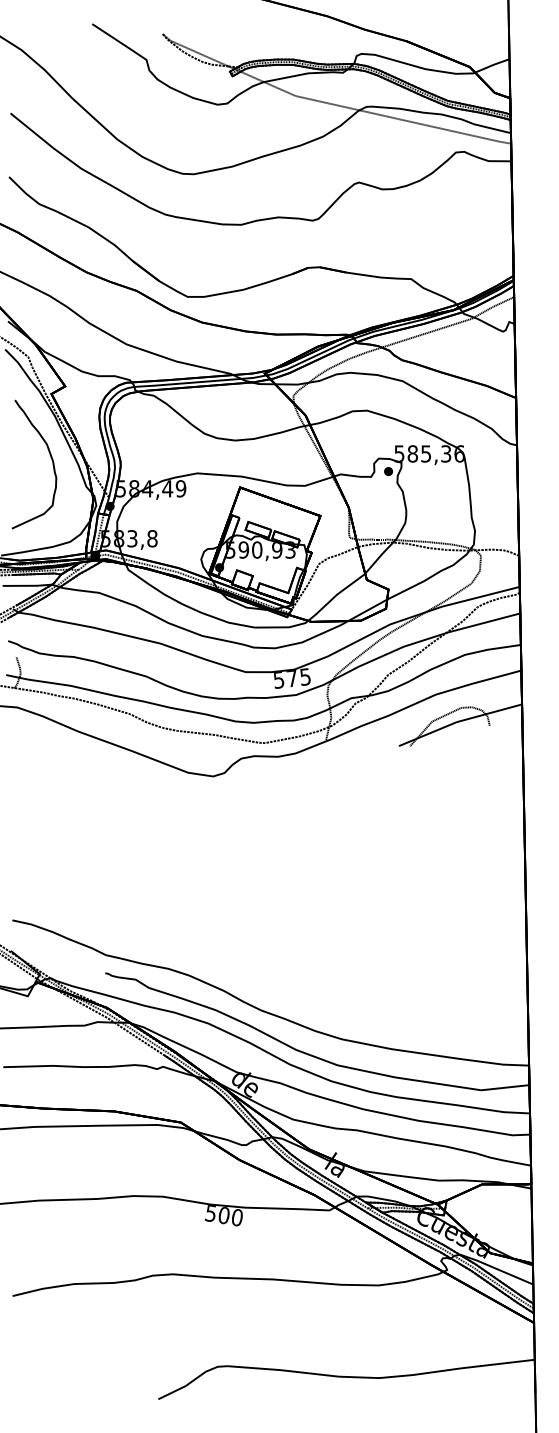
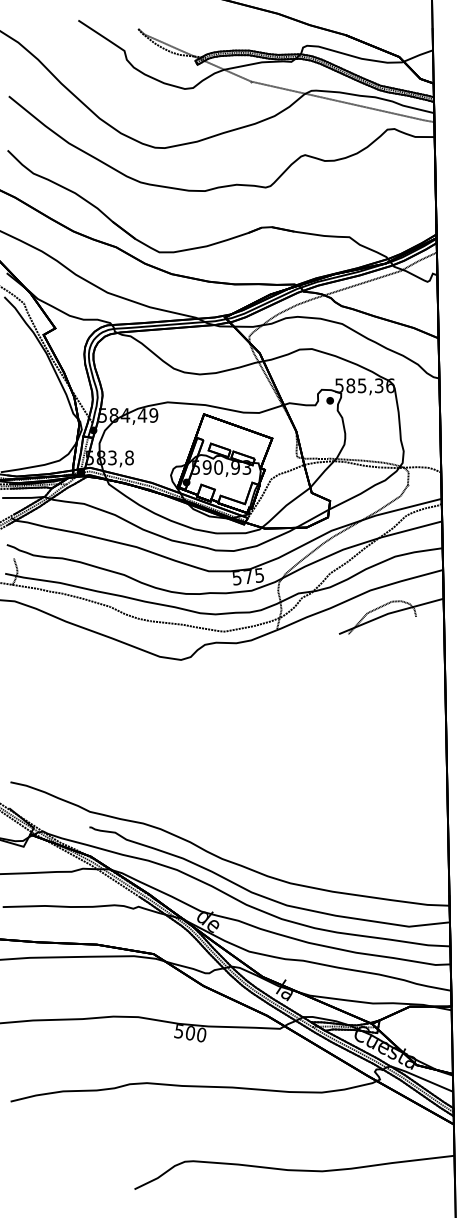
curve: (50, 457) -> (42, 388), removed

